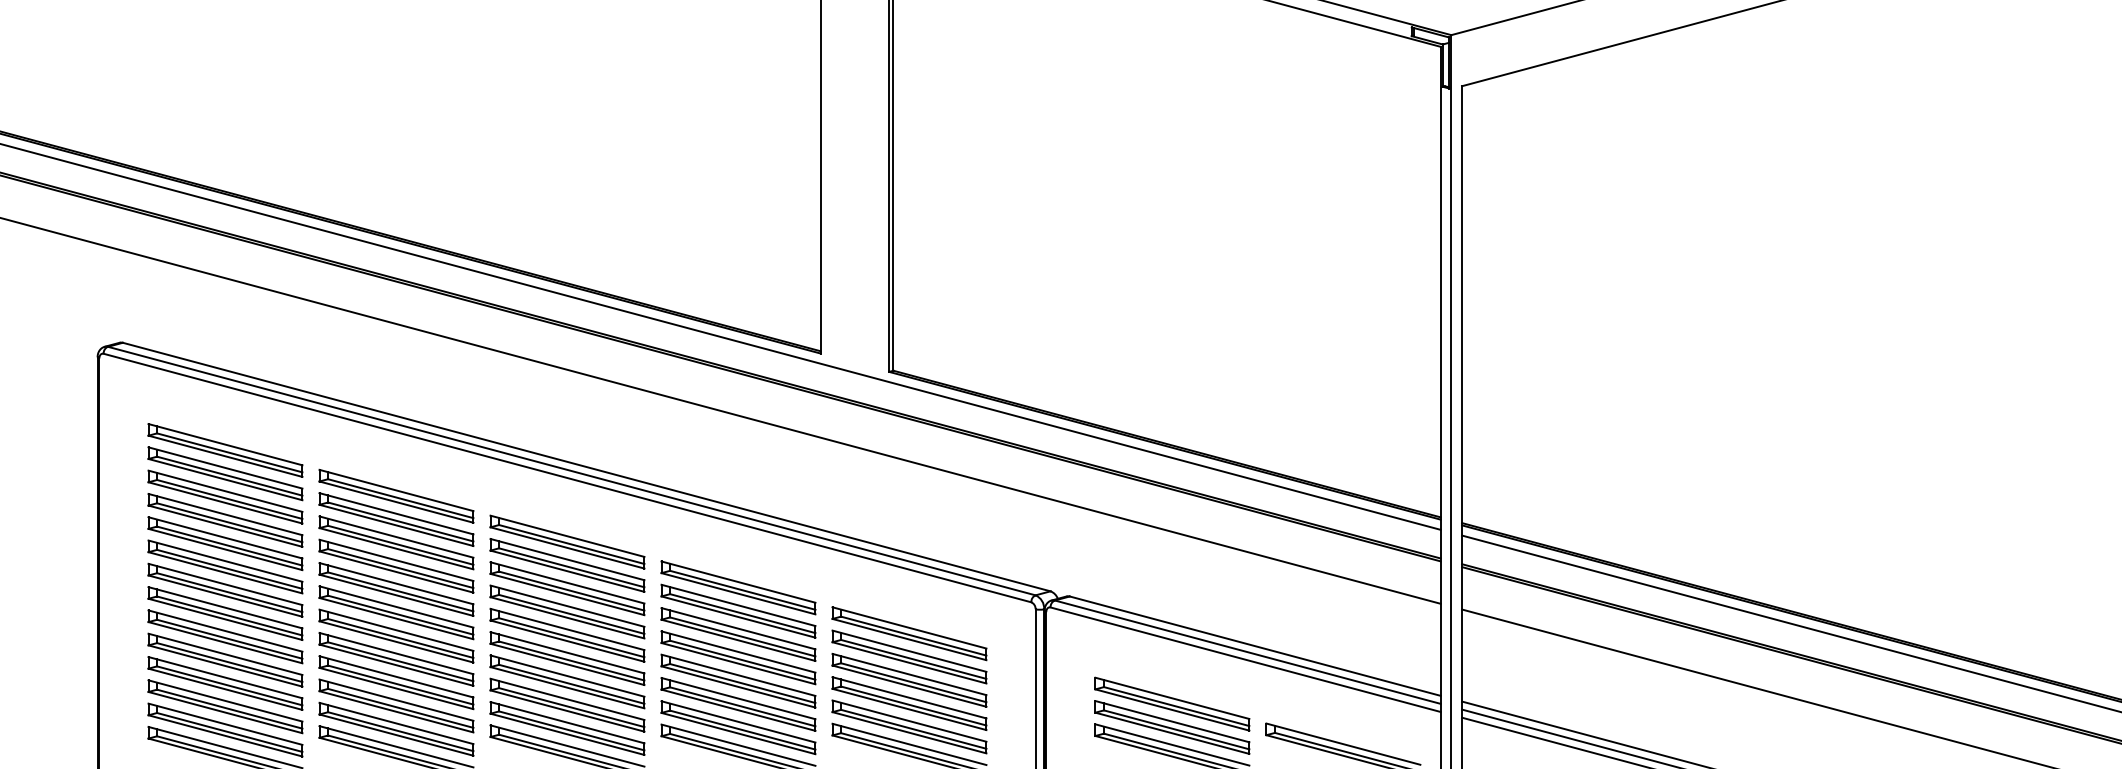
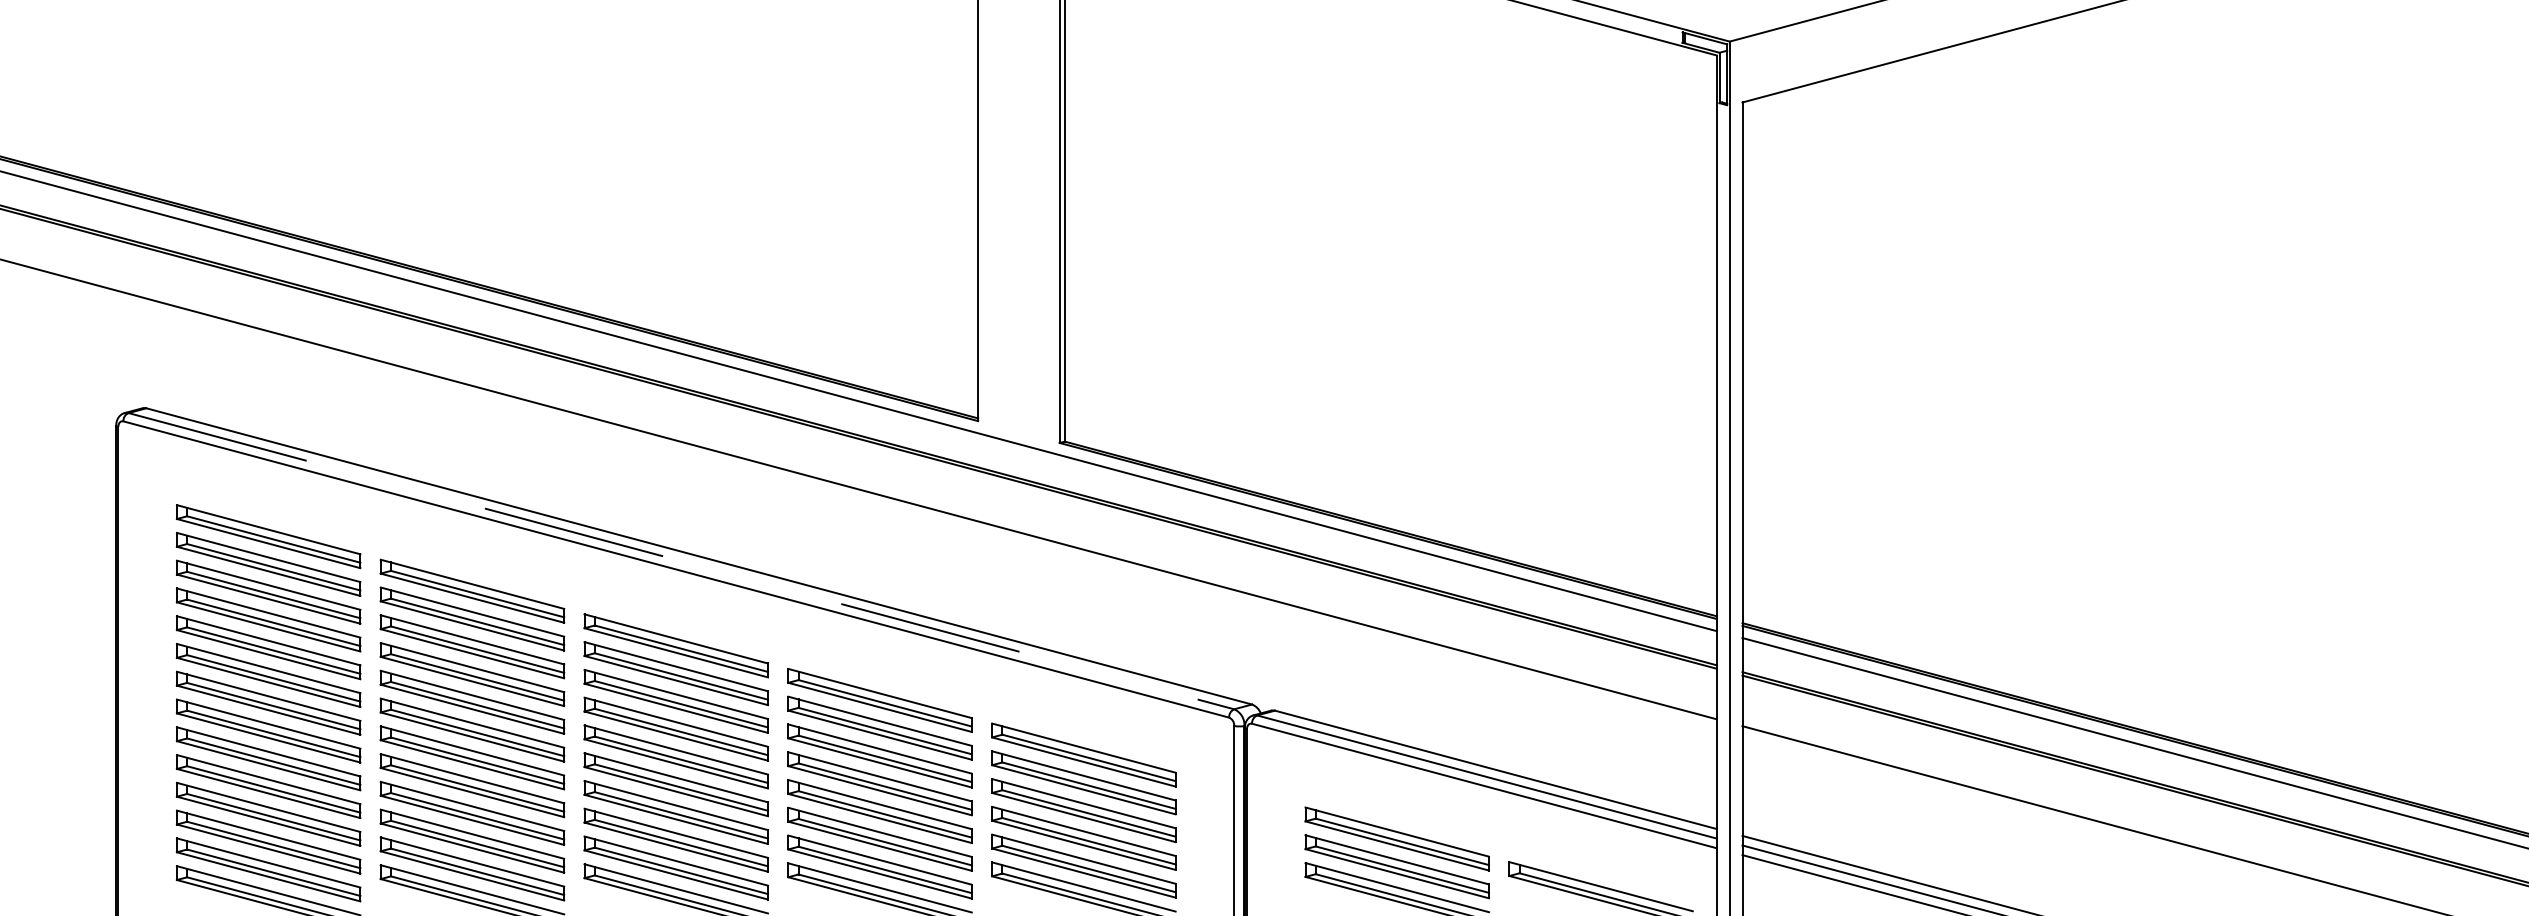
line: (571, 471) -> (681, 561), solid -> dashed

